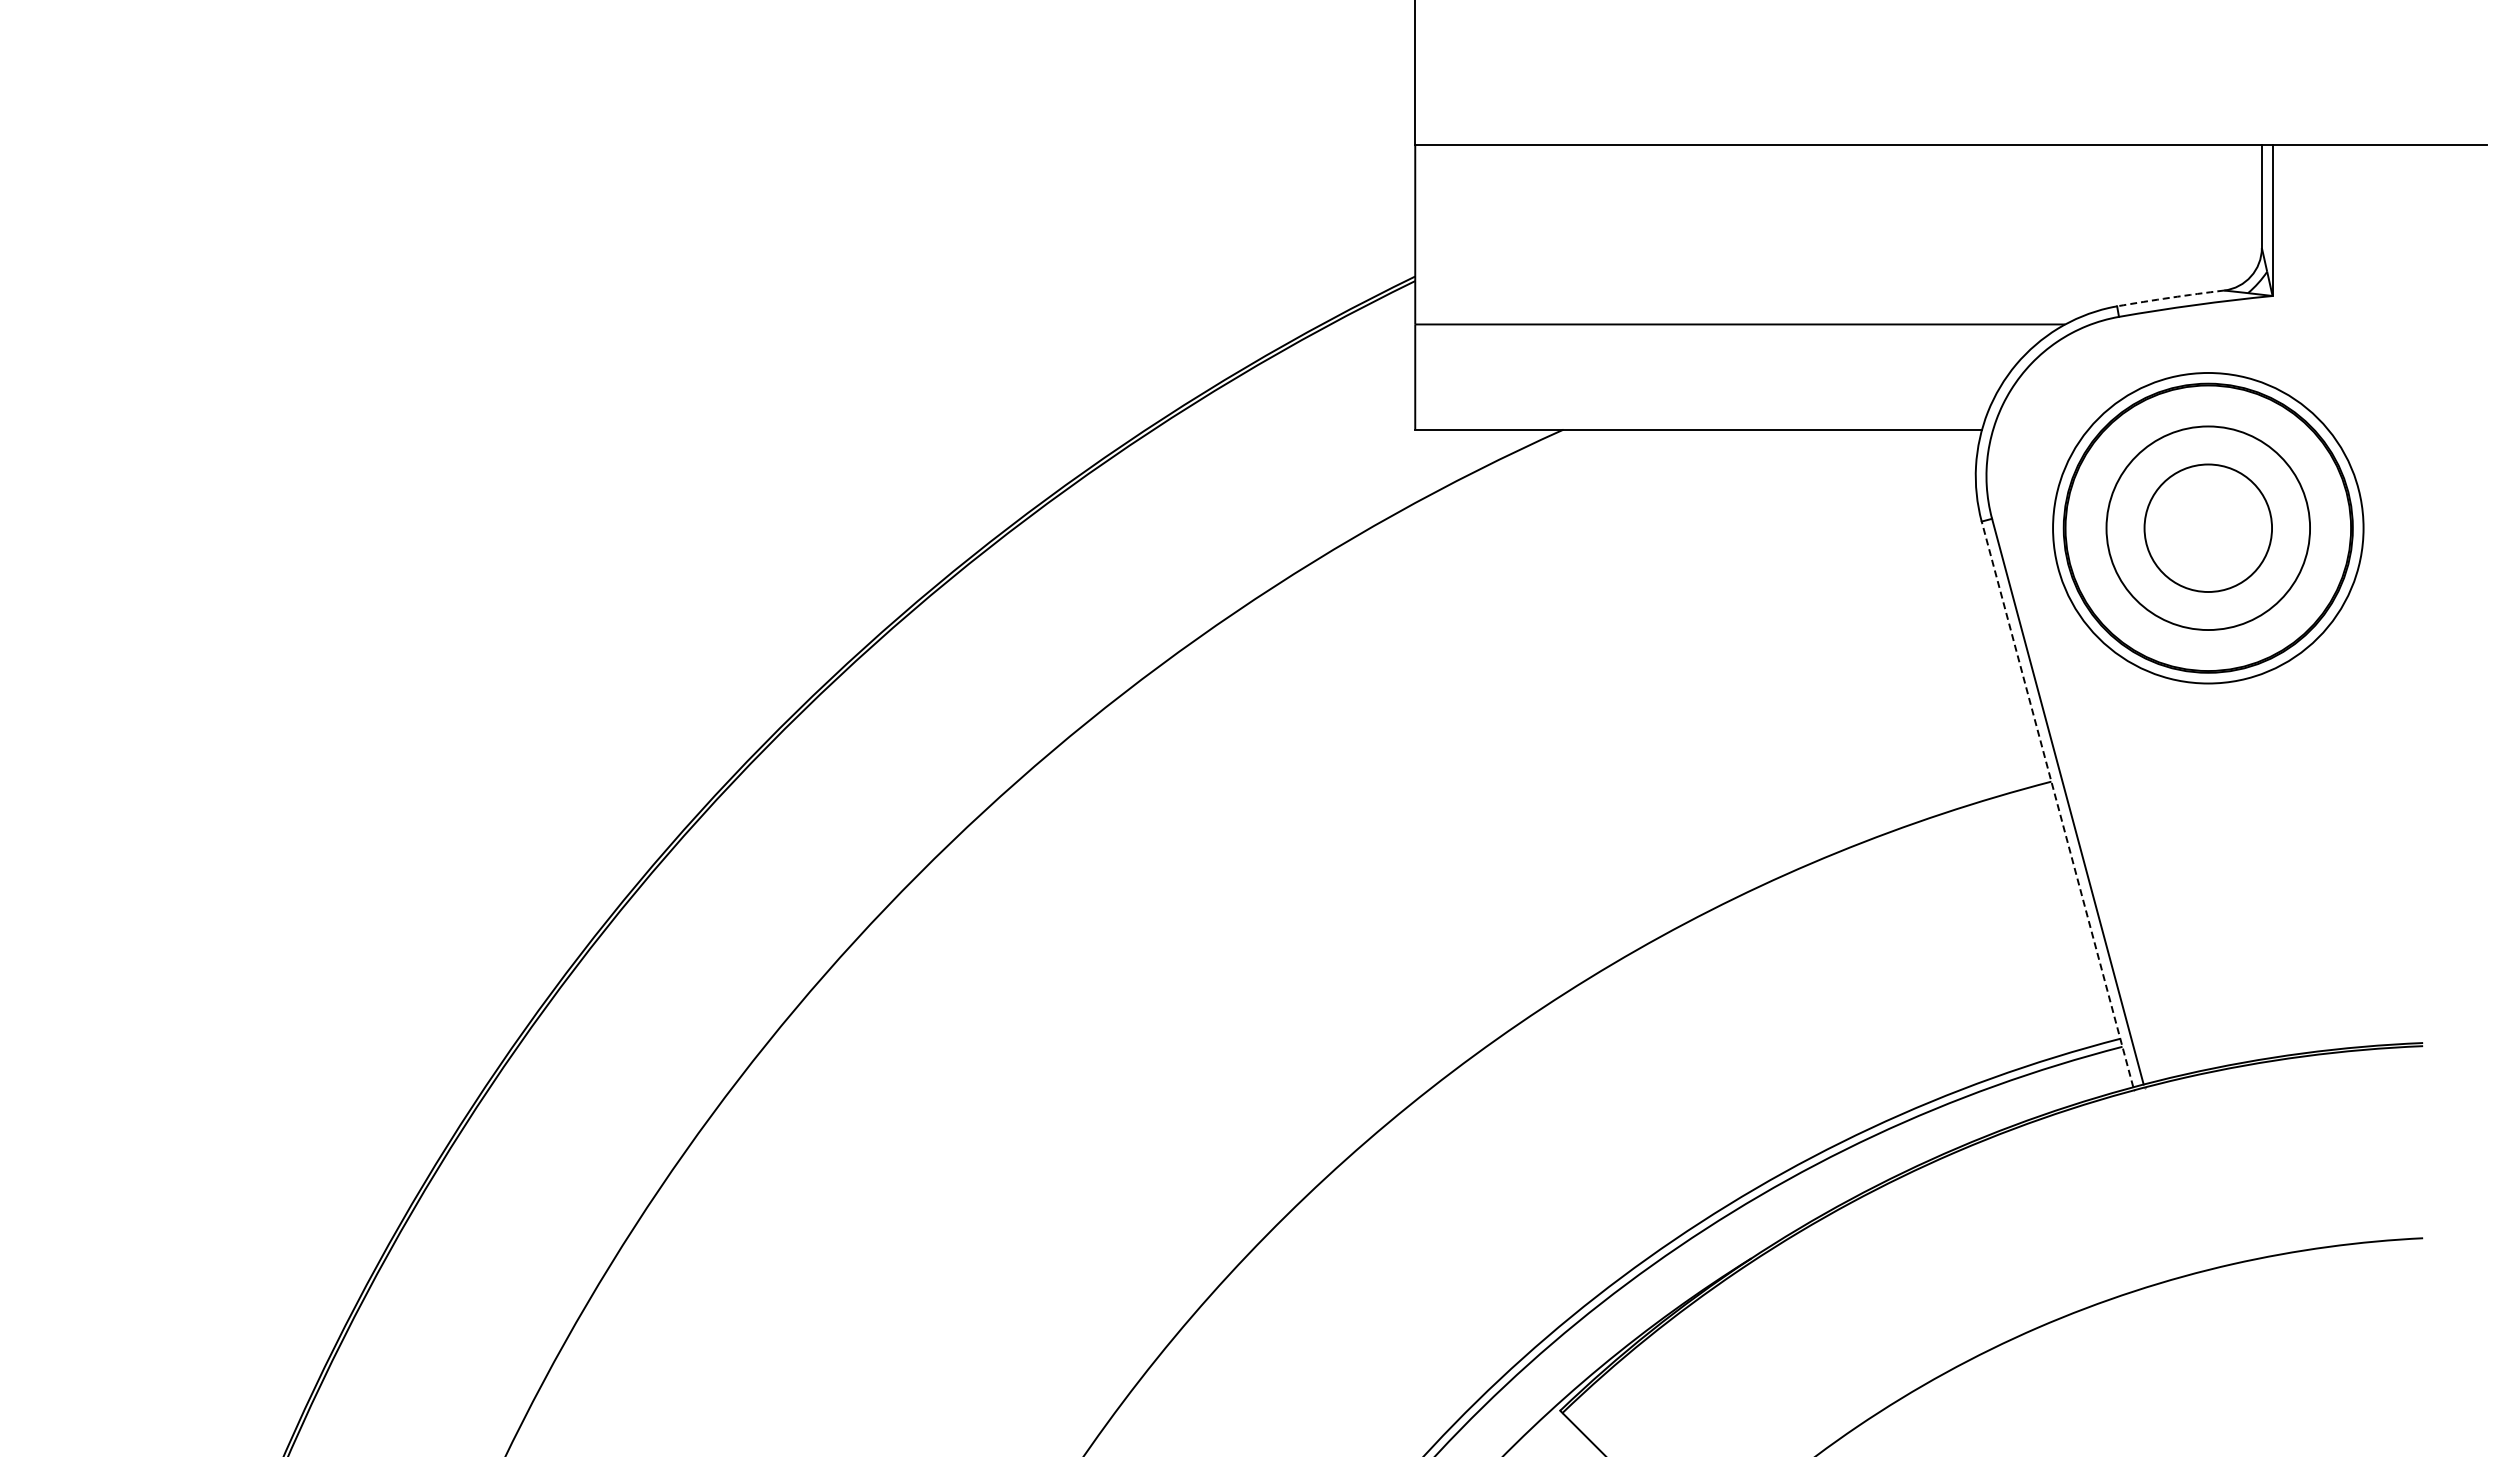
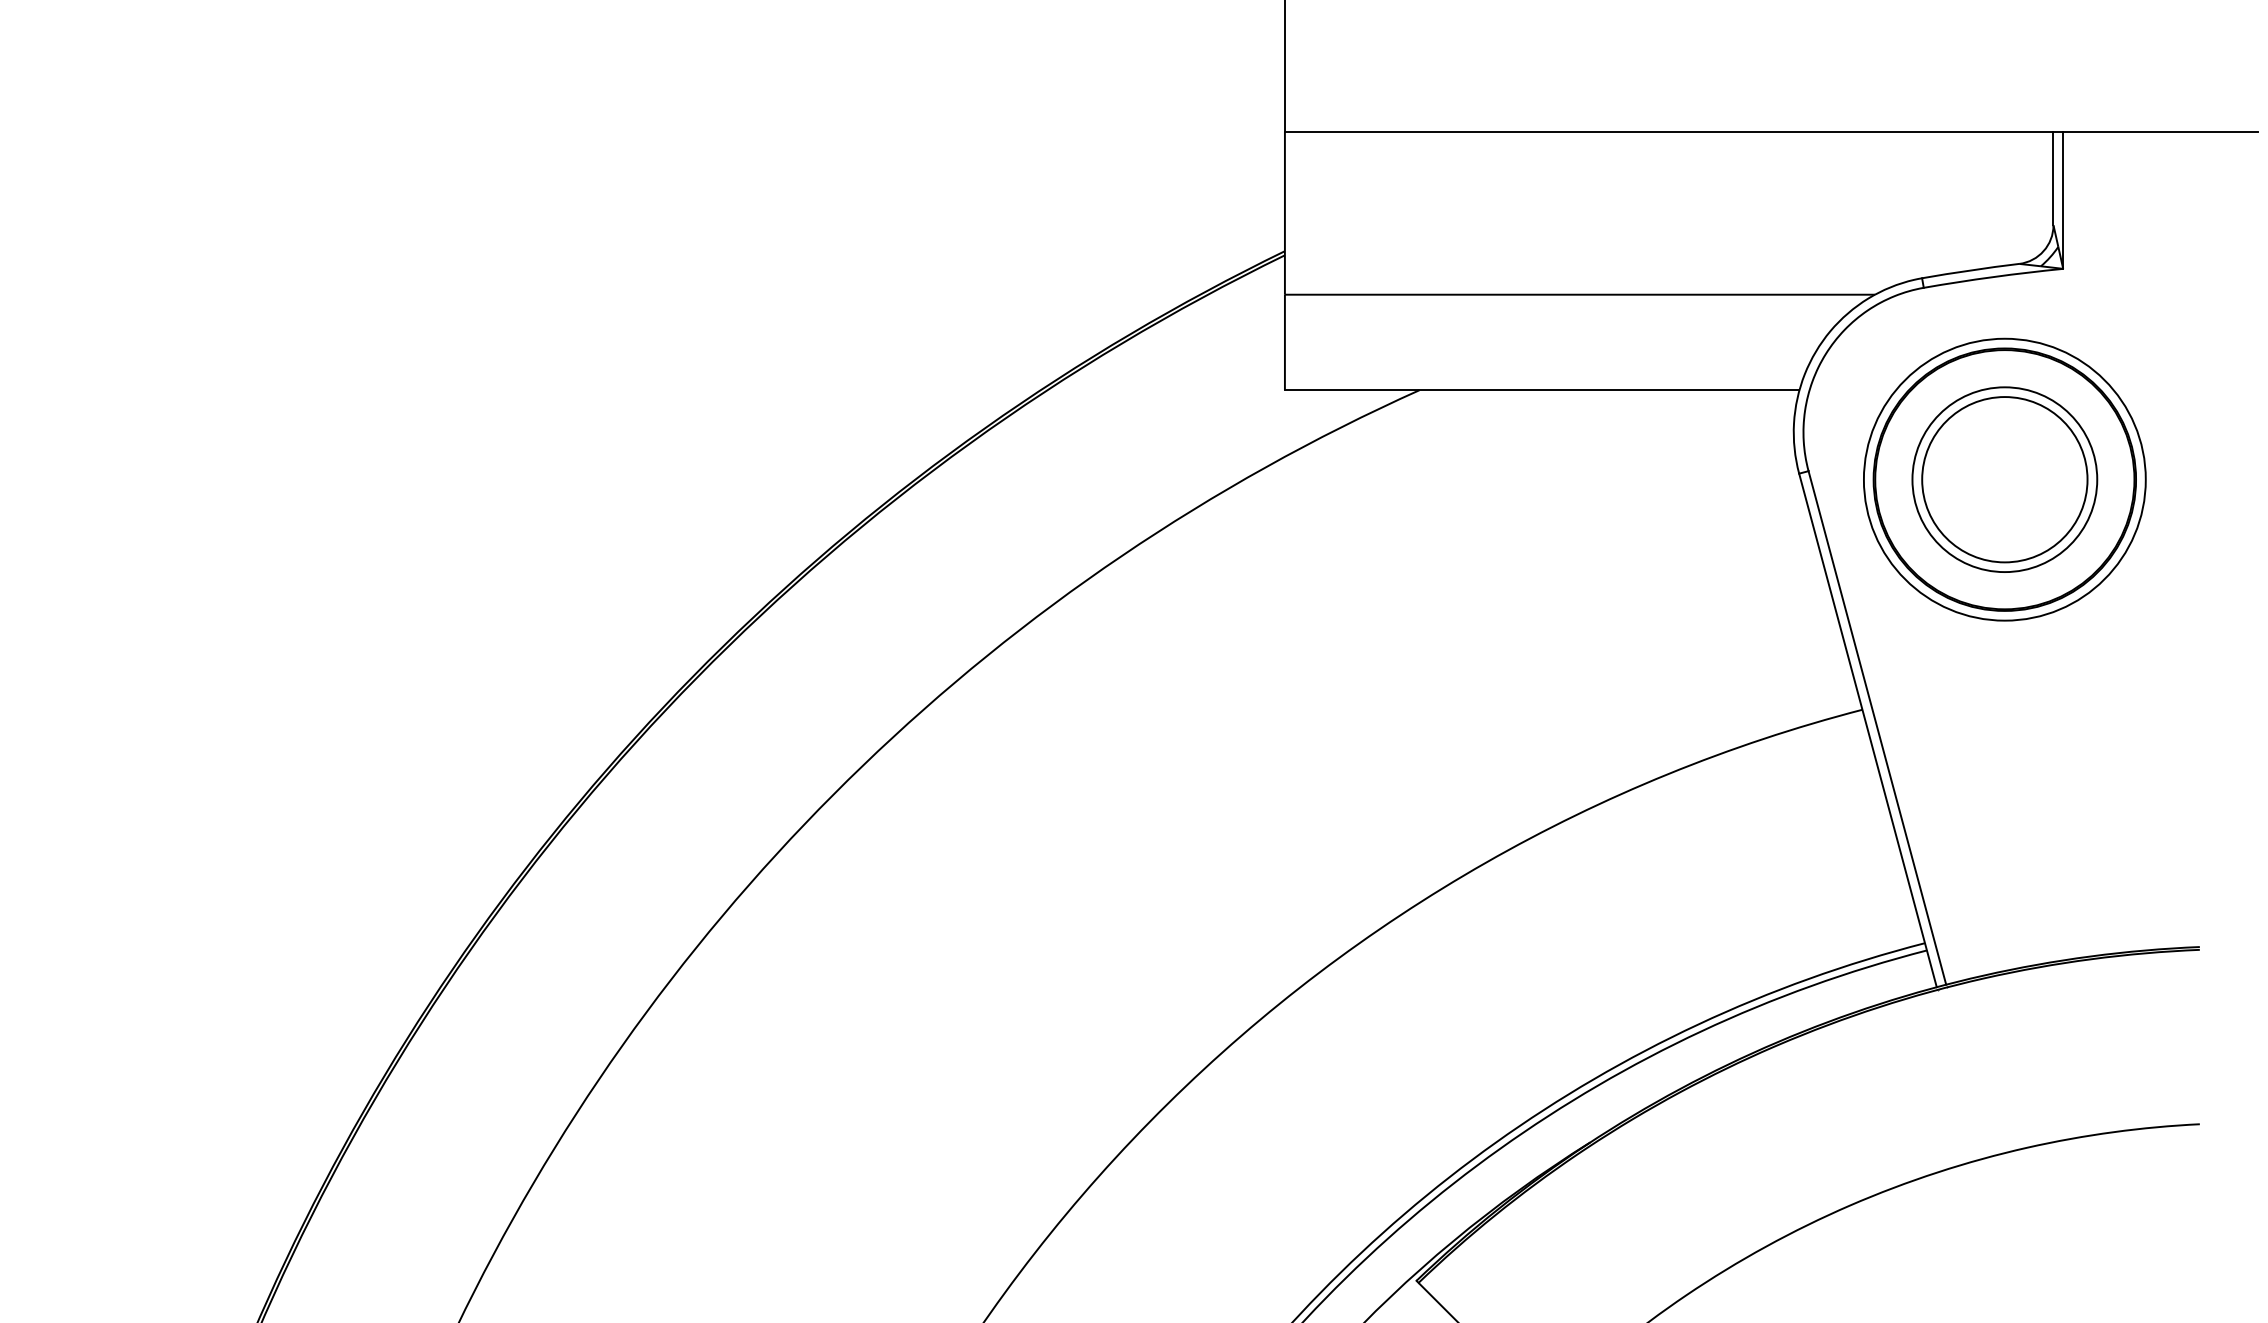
arc: (2170, 297) -> (1970, 270), dashed -> solid
circle: (2208, 528) -> (2005, 479), size x1.43
line: (2057, 804) -> (1867, 730), dashed -> solid

